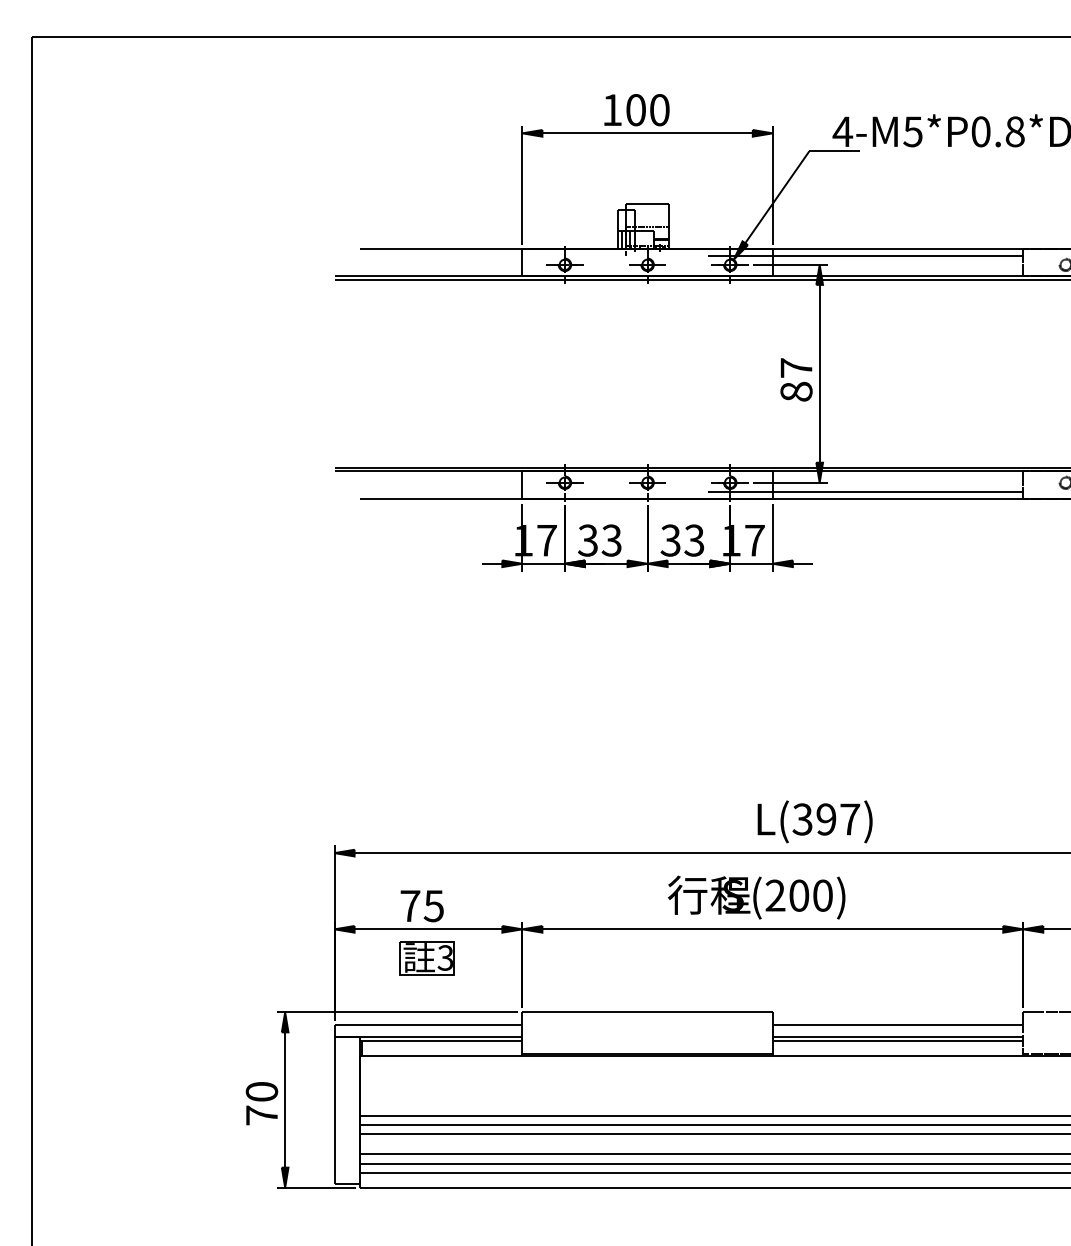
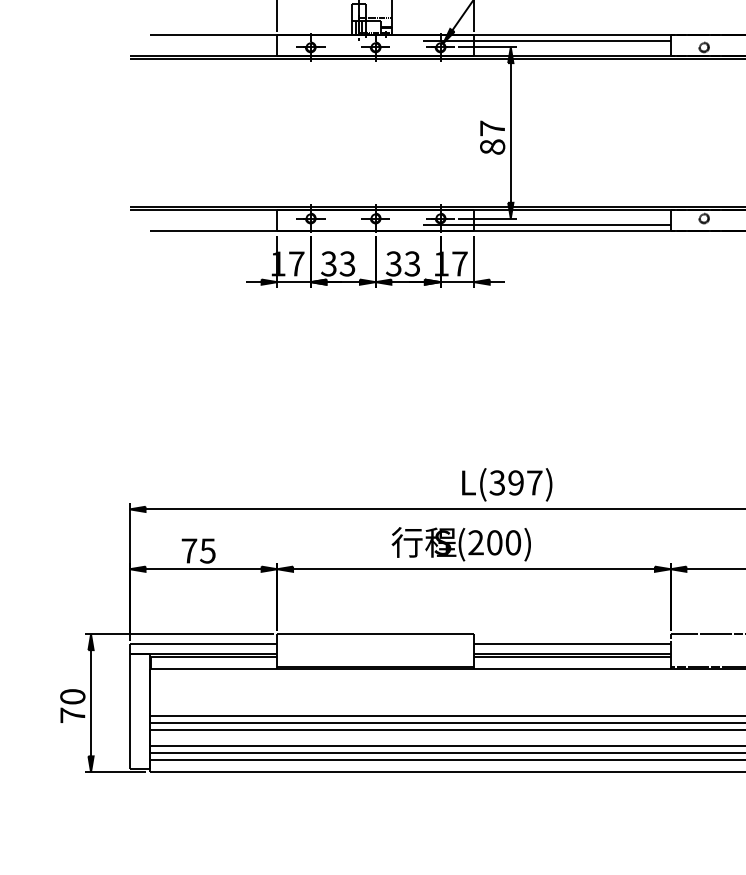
part: (426, 958) -> (202, 592), removed

